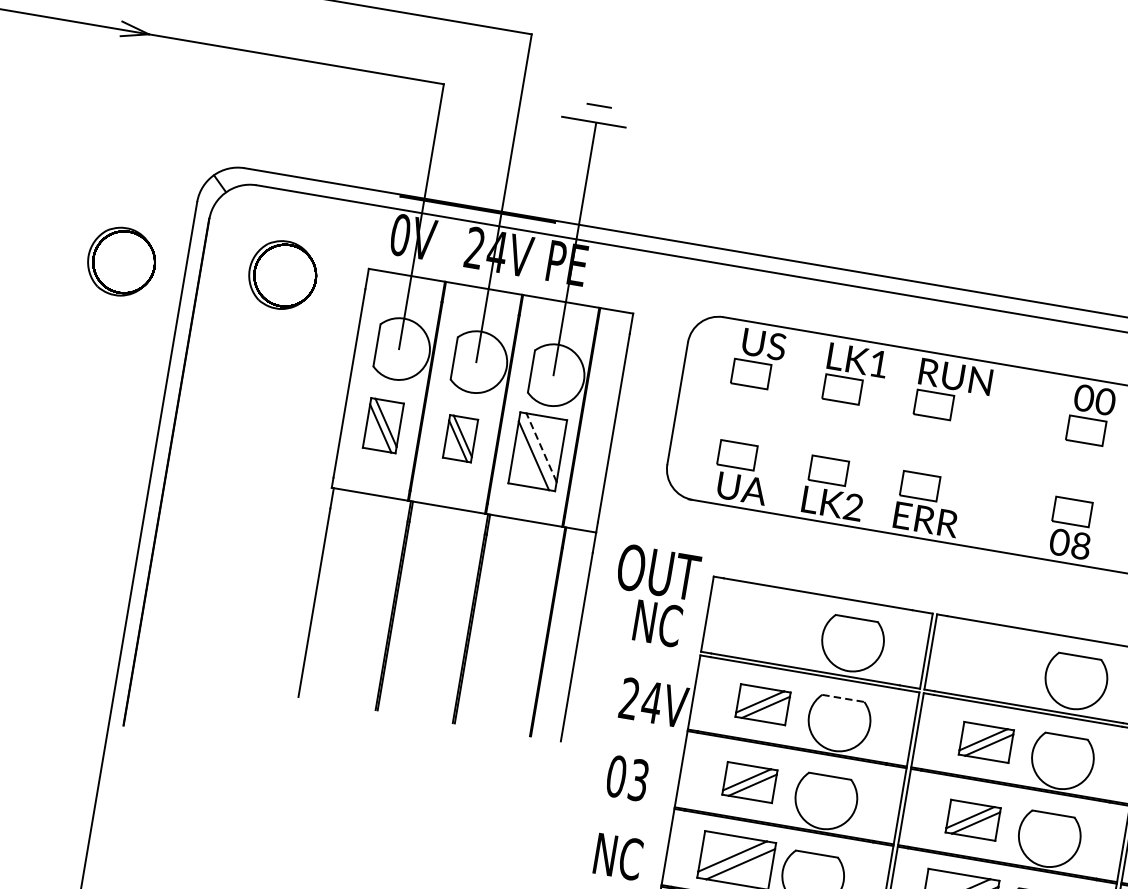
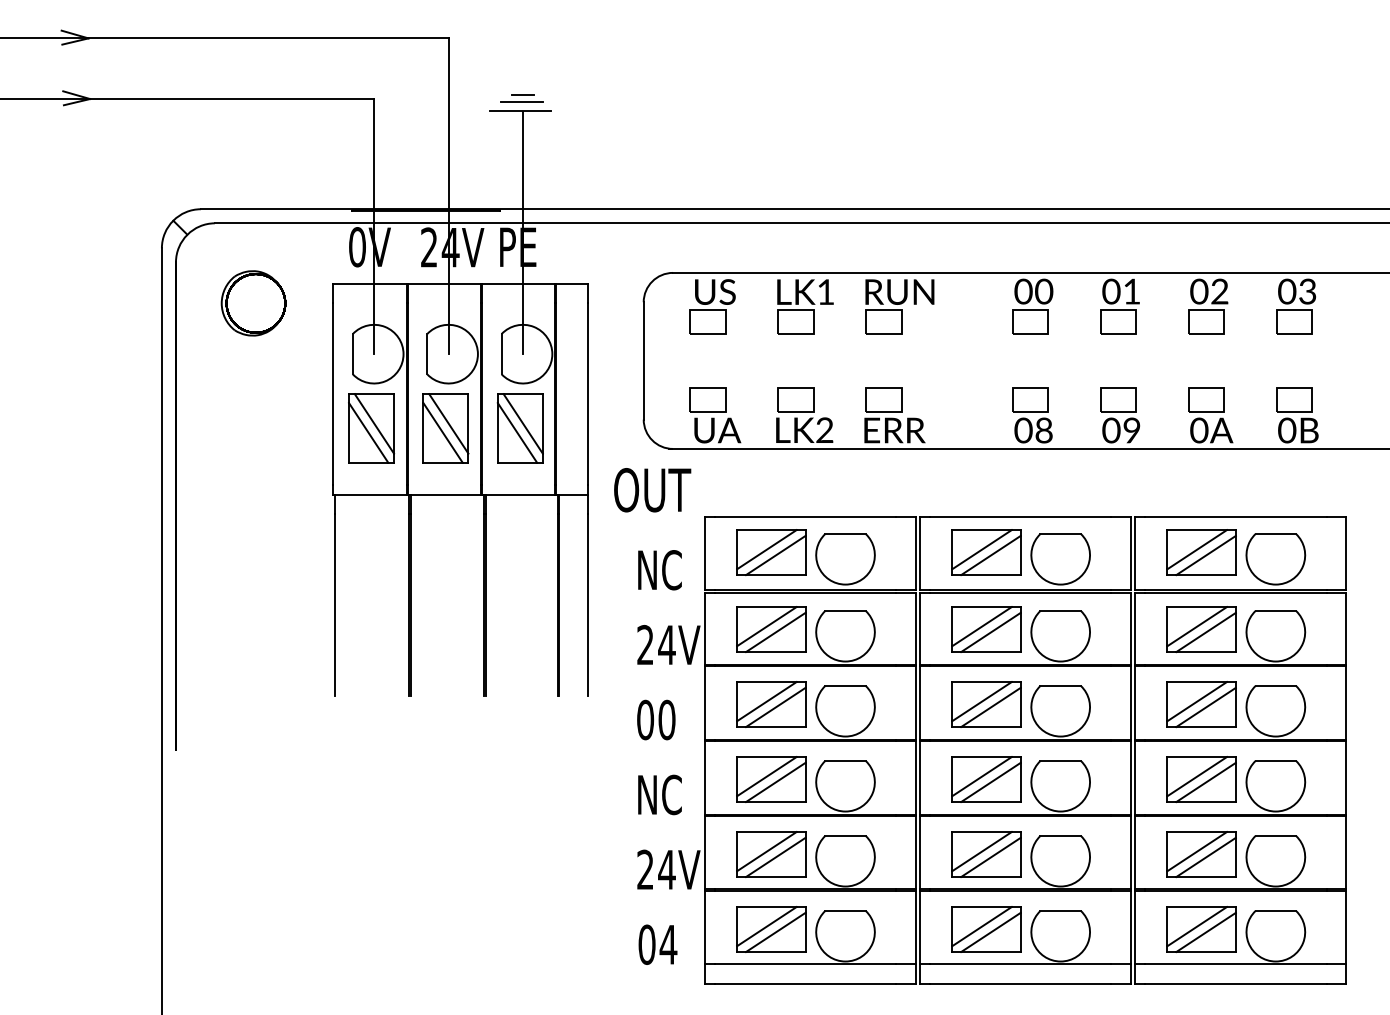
line: (596, 113) -> (521, 102), added
part: (121, 261) -> (100, 316), removed
part: (383, 425) -> (371, 428), size x1.43
part: (460, 438) -> (445, 428), size x1.67
line: (541, 447) -> (523, 423), dashed -> solid
text: (658, 572) -> (652, 490), moved
part: (776, 624) -> (771, 552), added
part: (999, 662) -> (986, 552), added
line: (844, 698) -> (846, 610), dashed -> solid
part: (763, 704) -> (771, 629), size x1.43
part: (986, 742) -> (986, 629), size x1.43
text: (638, 779) -> (666, 719), 03 -> 00
part: (750, 782) -> (771, 704), size x1.43
part: (973, 820) -> (986, 704), size x1.43

